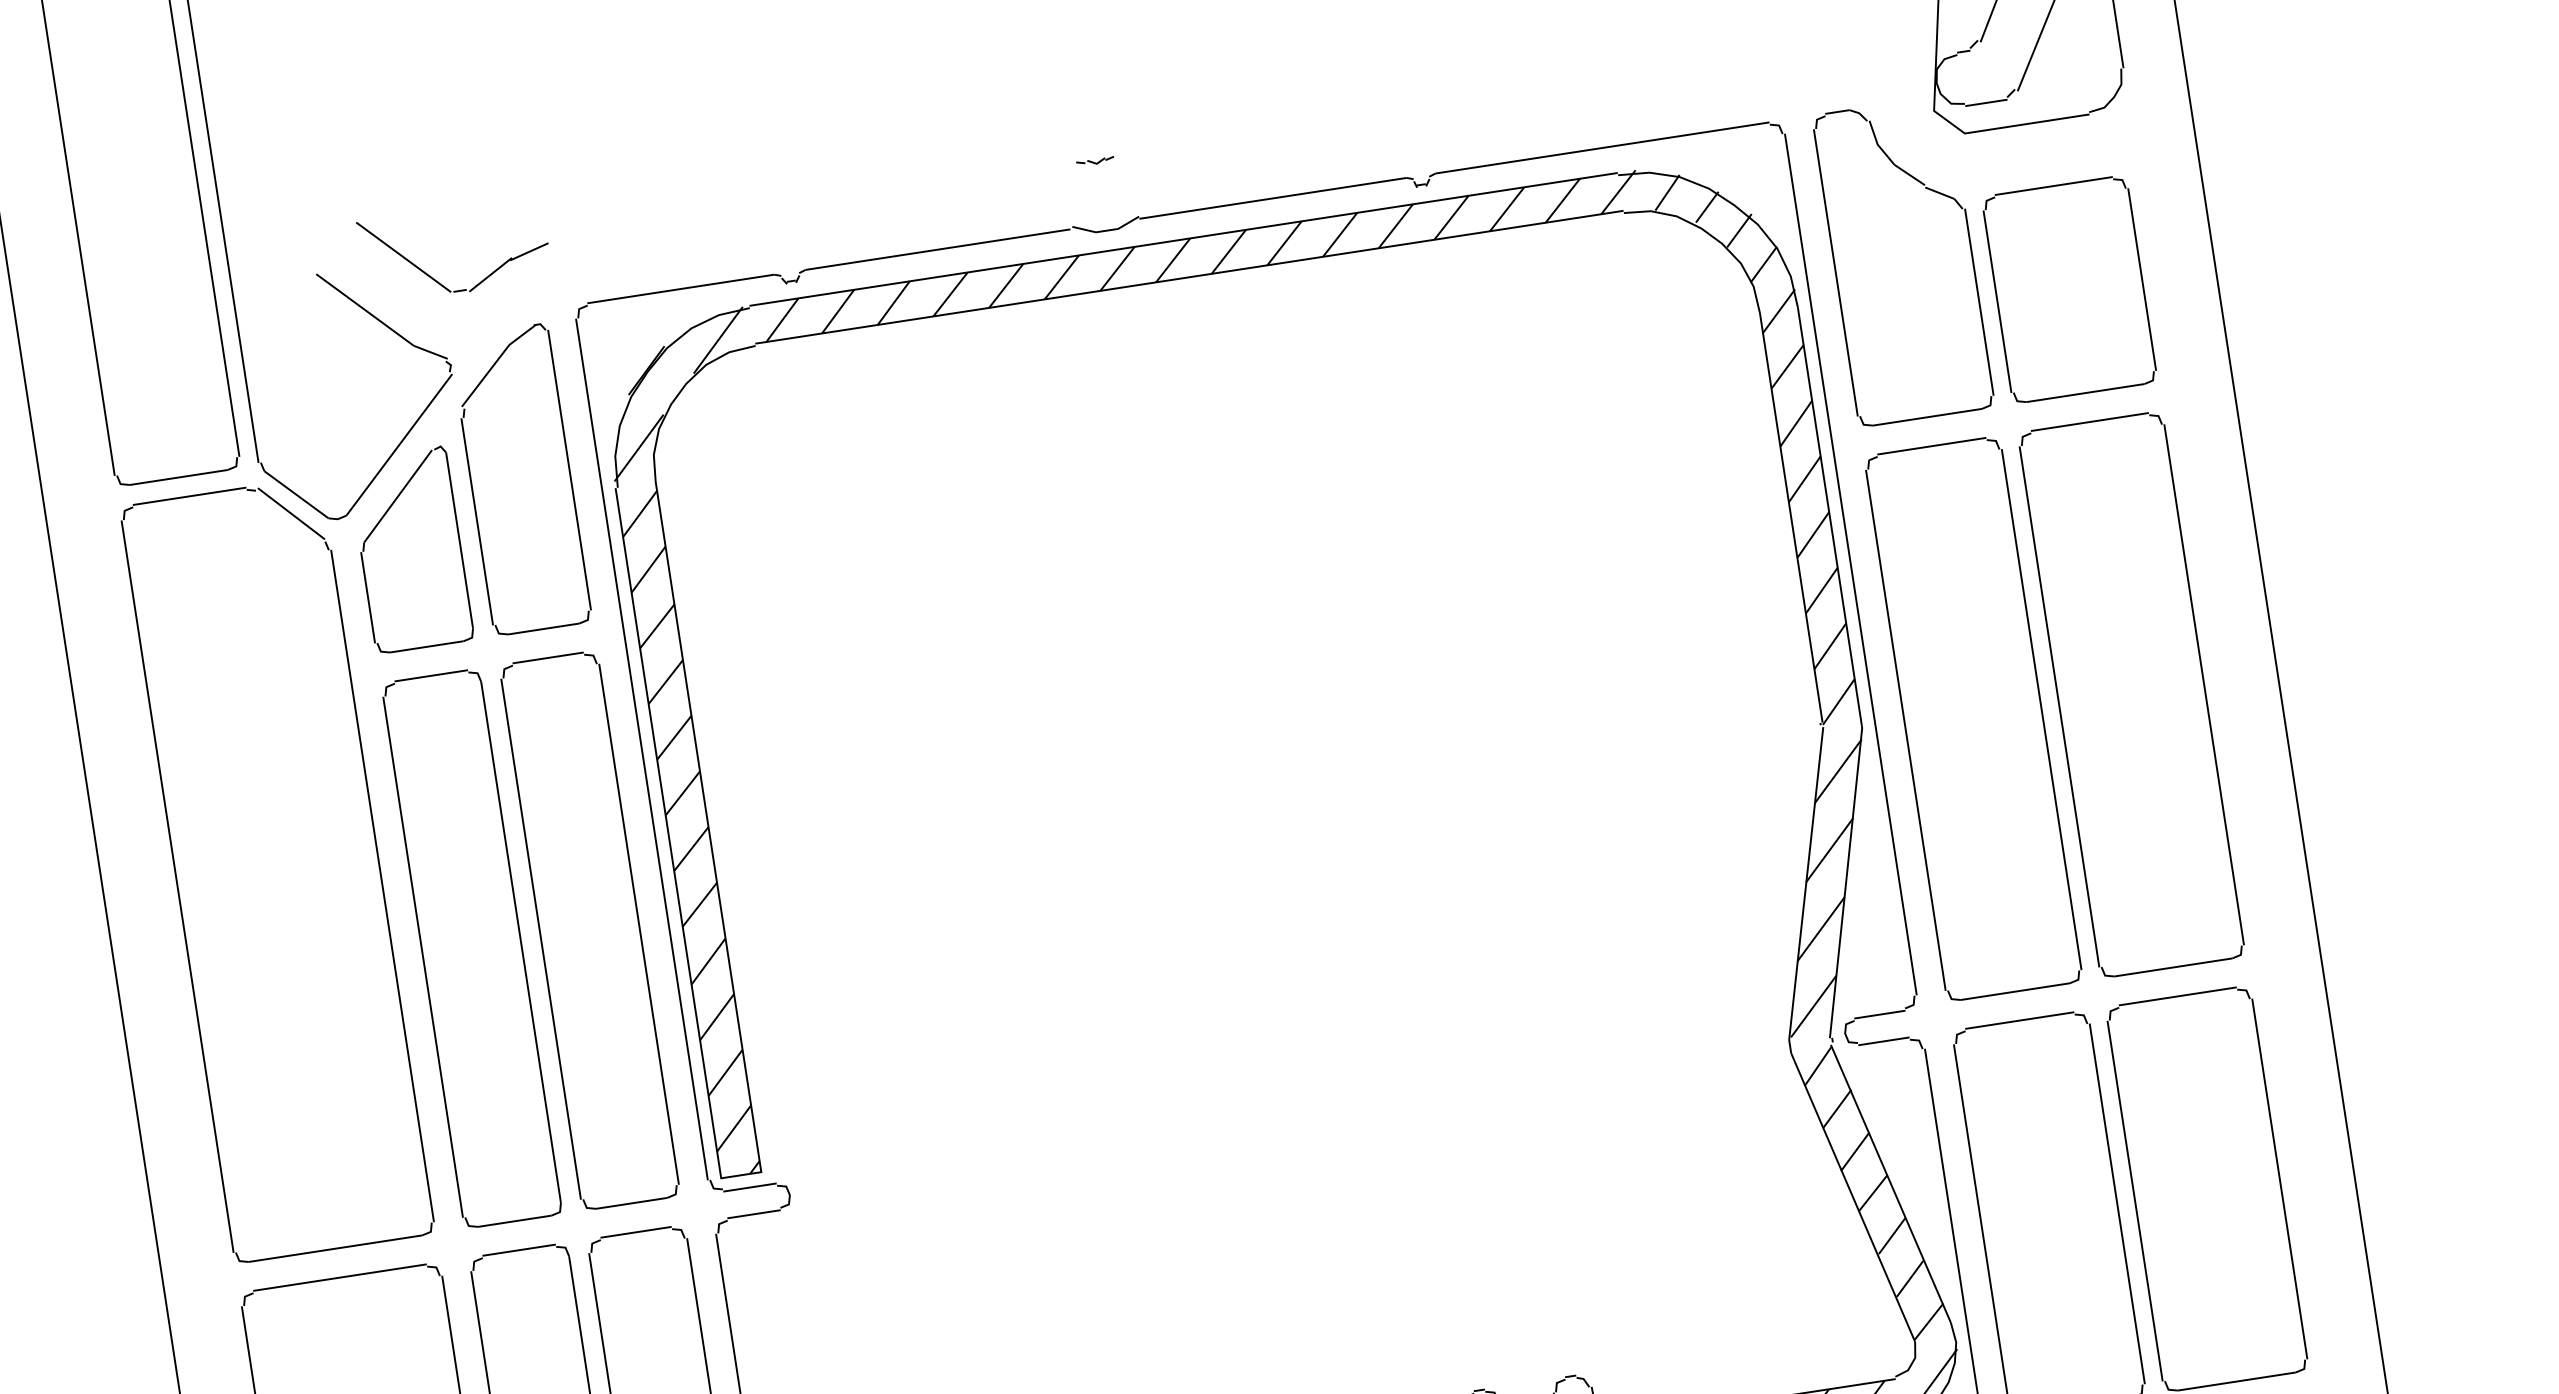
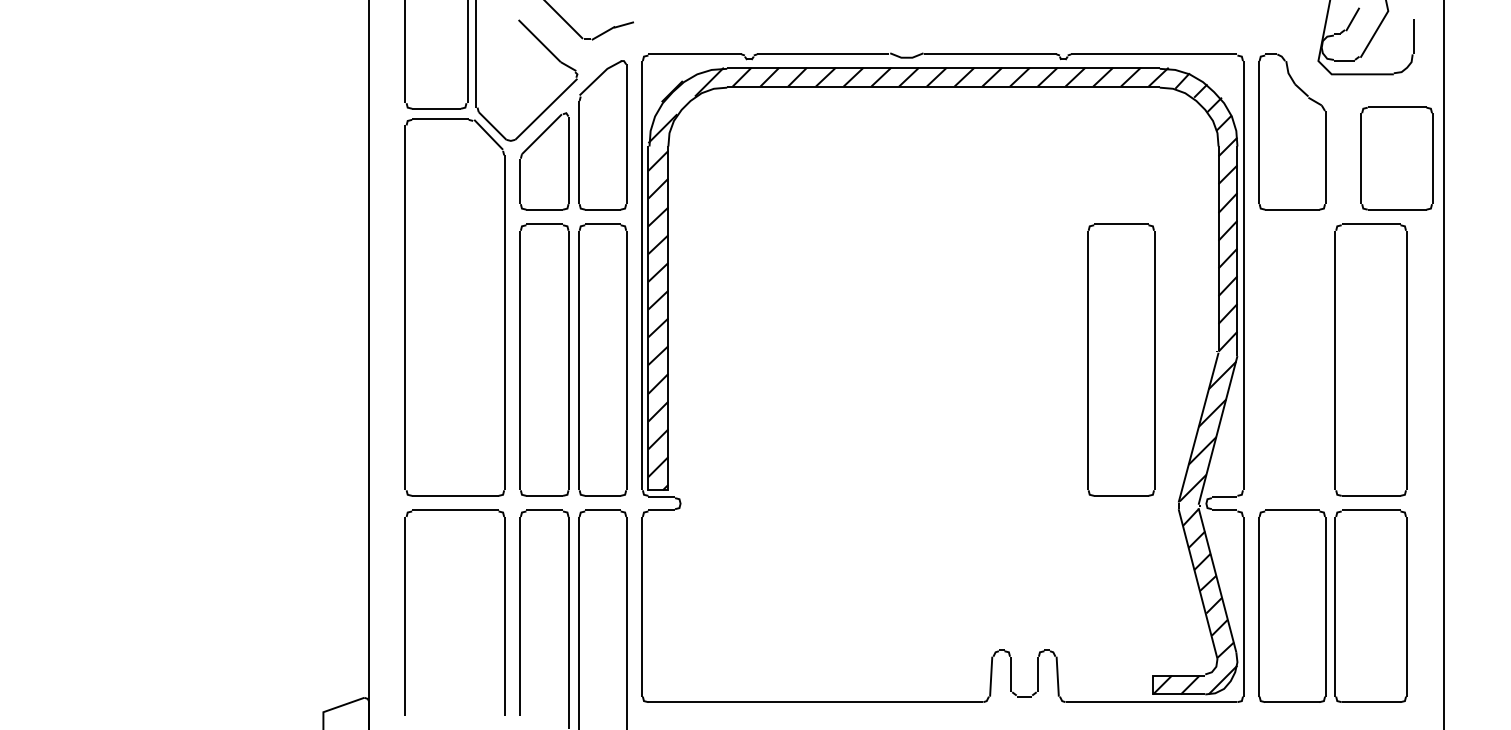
part: (1093, 162) -> (905, 23), removed
part: (2068, 290) -> (1396, 158), moved
part: (1973, 717) -> (1121, 359), moved

